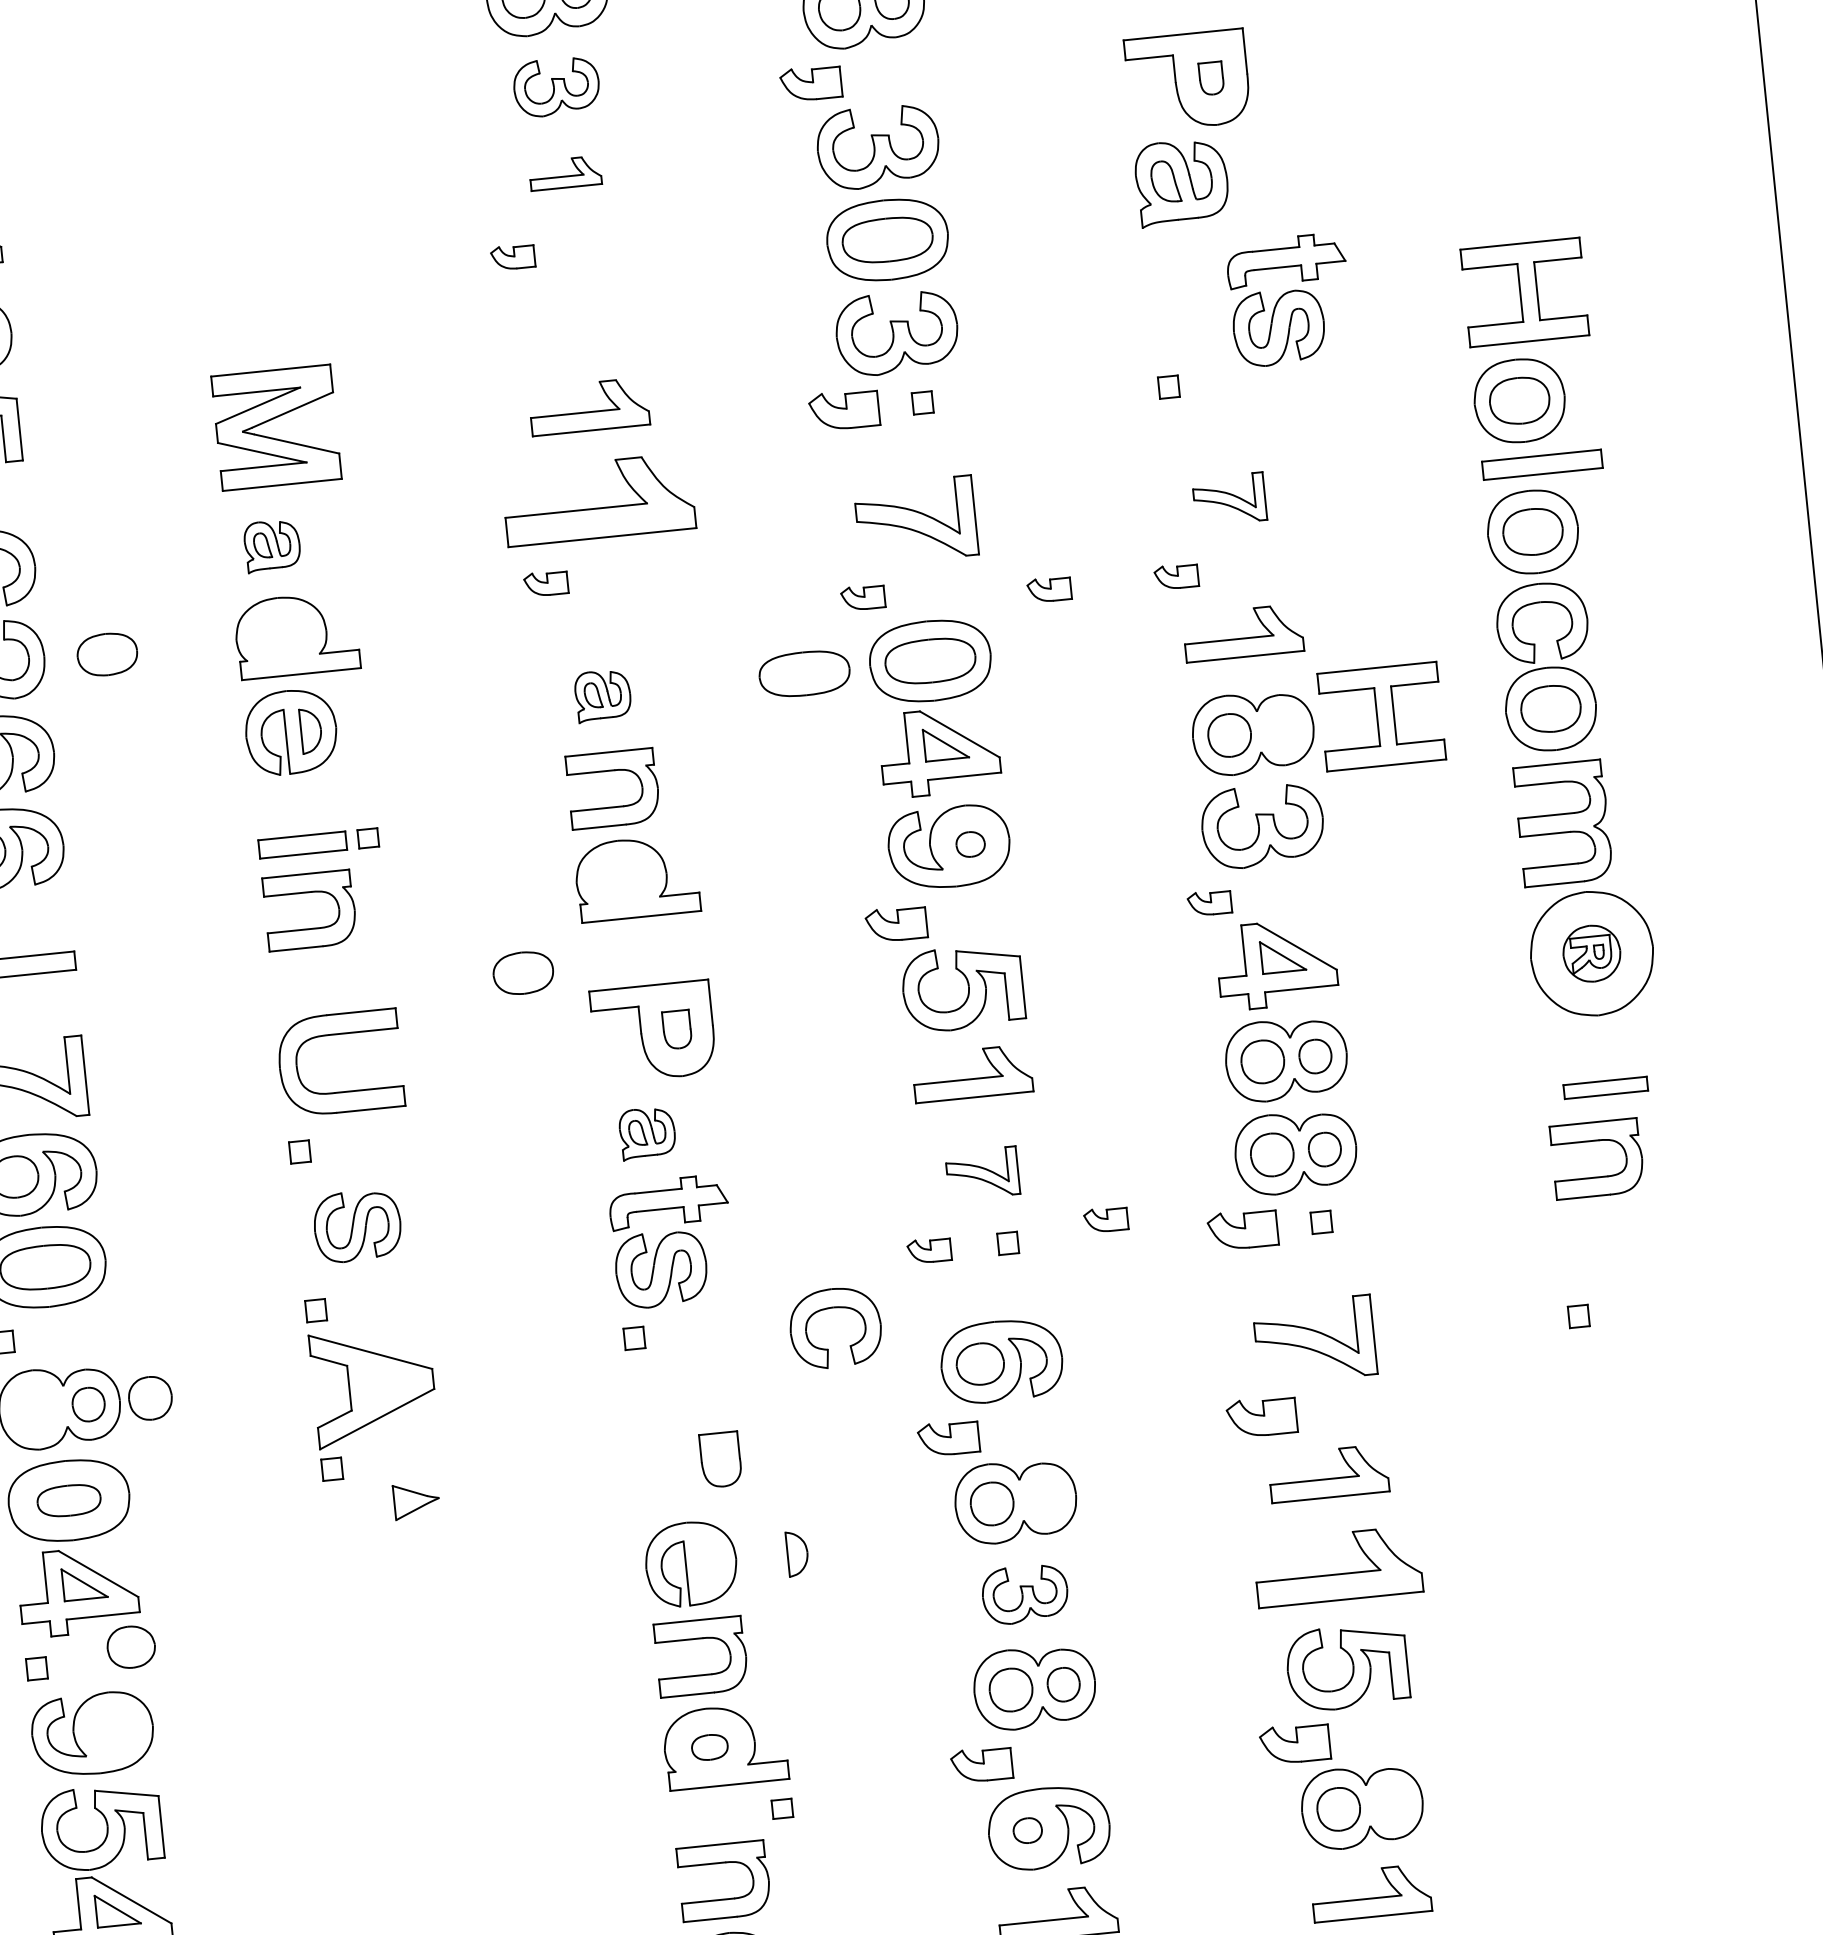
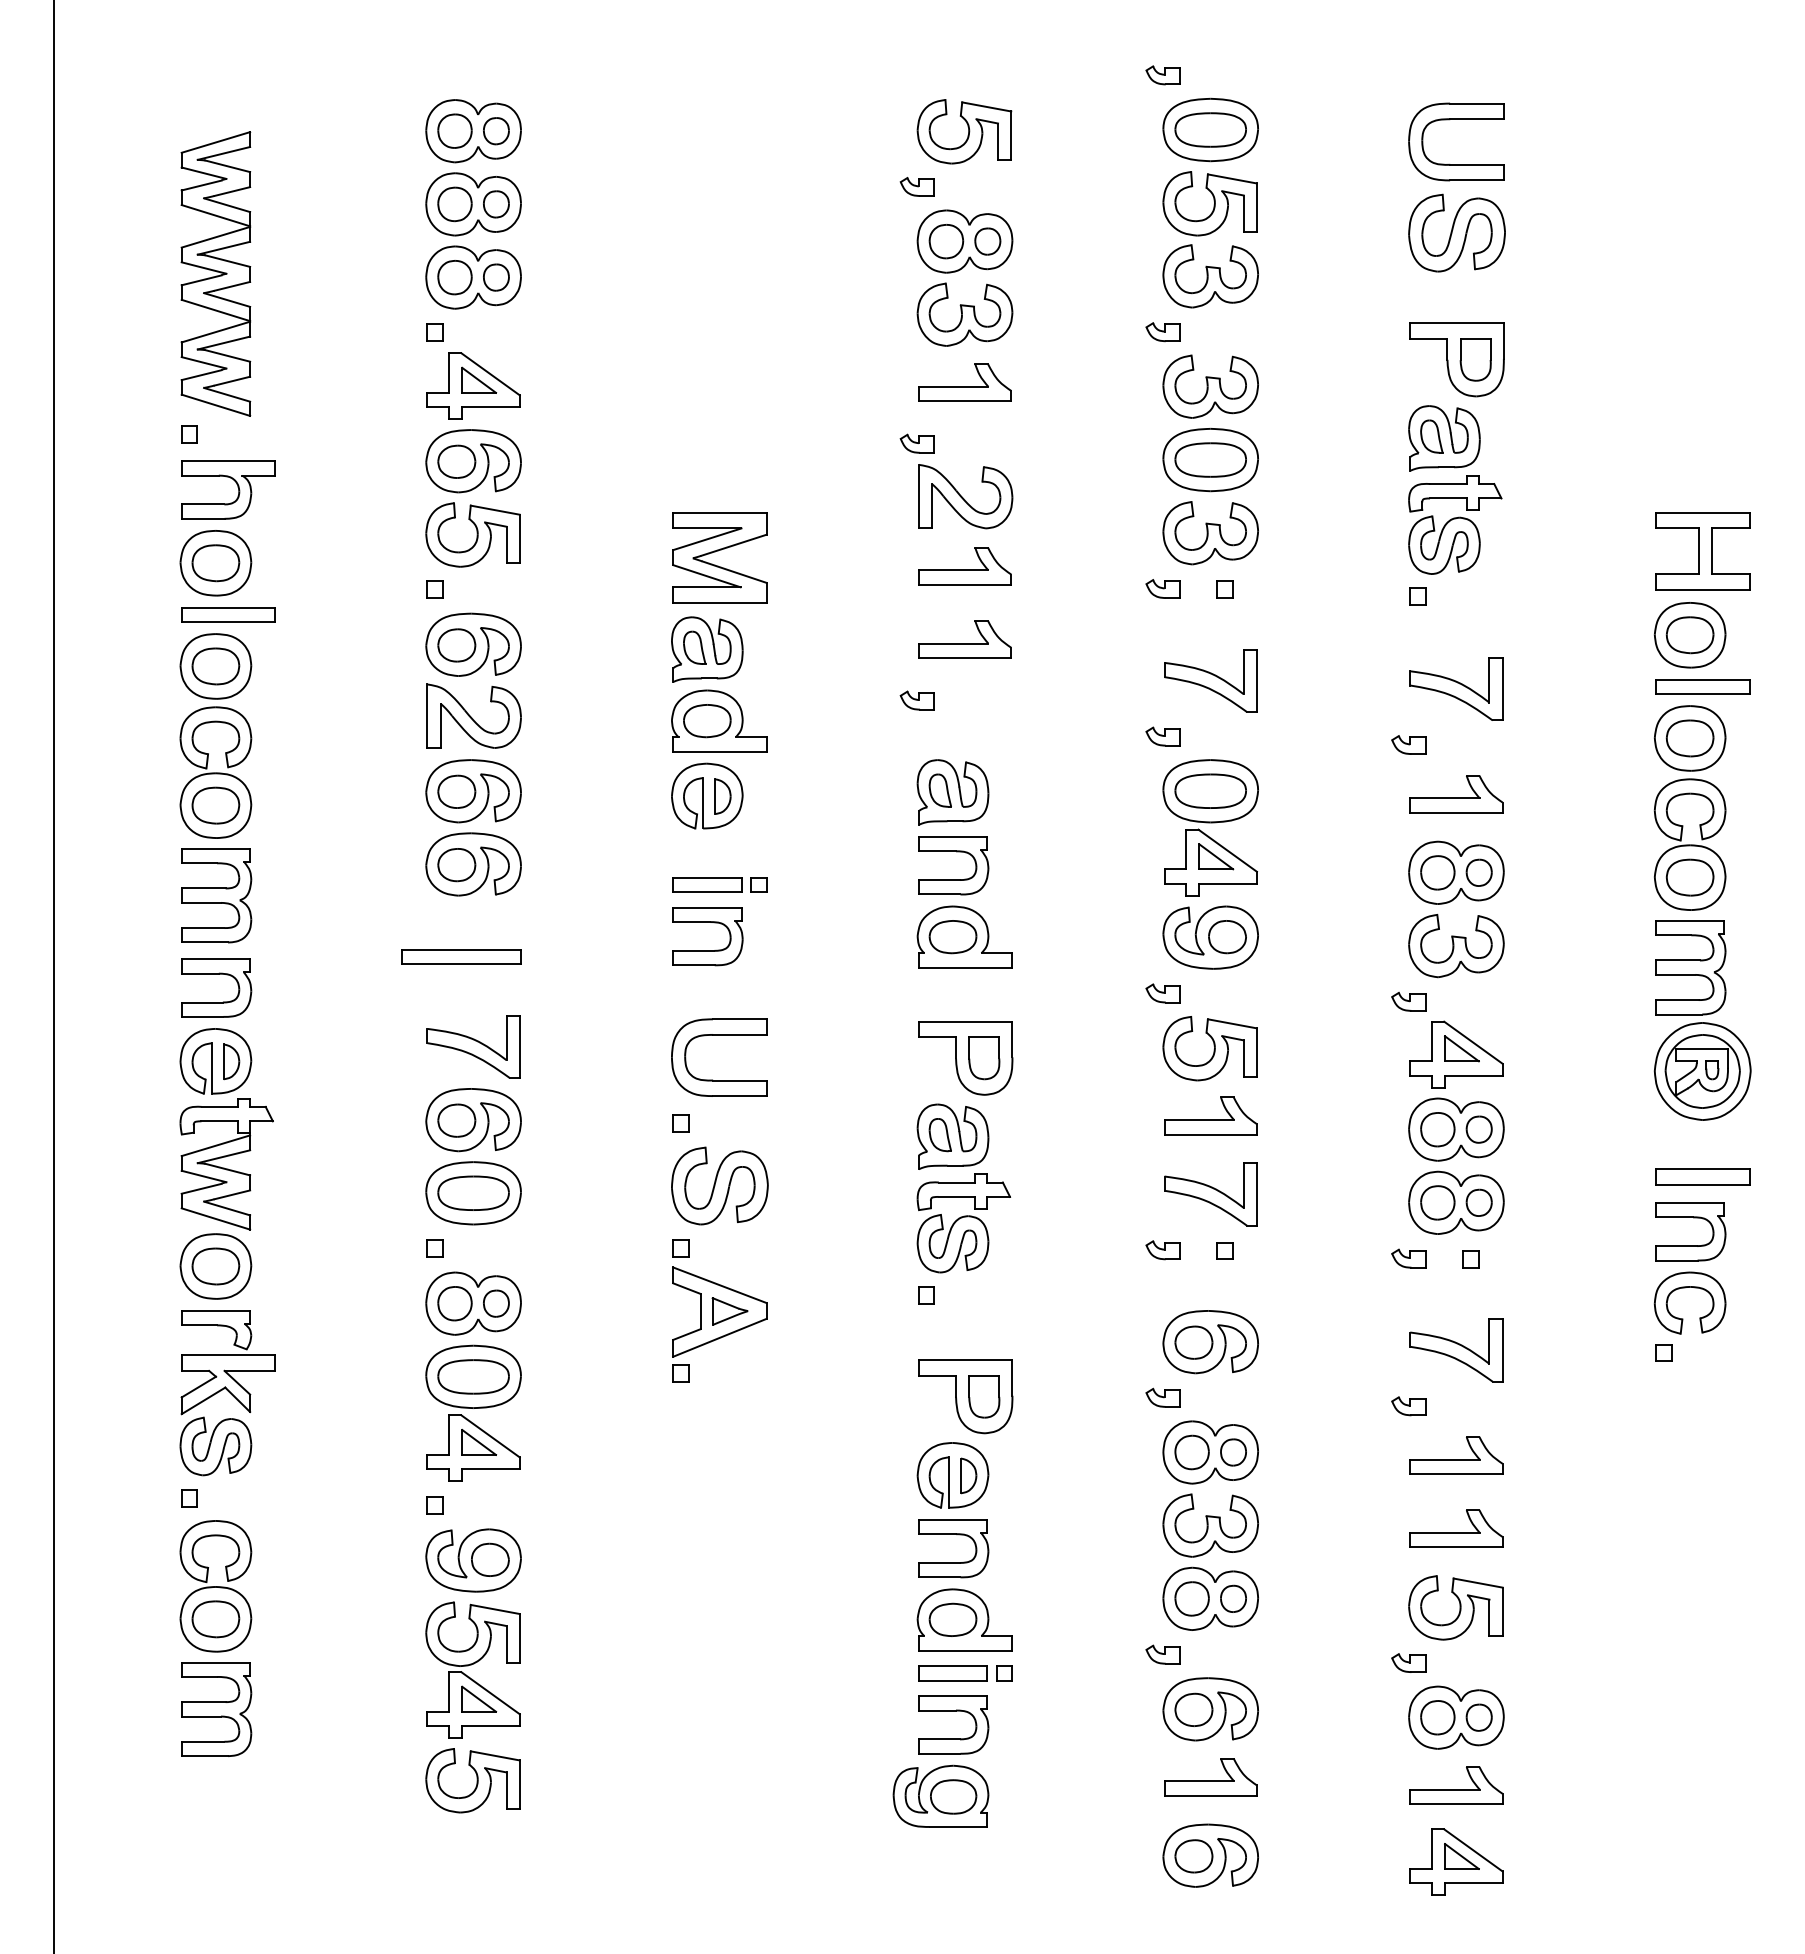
part: (1211, 78) -> (1475, 359), size x1.67
part: (809, 84) -> (1162, 332), size x0.71
part: (555, 86) -> (964, 314), size x1.43
part: (564, 173) -> (964, 382), size x1.67
part: (1290, 299) -> (1455, 524), moved
part: (580, 318) -> (965, 496), added
part: (843, 409) -> (1162, 588), size x0.62
part: (1229, 498) -> (1456, 688), size x1.67
part: (597, 499) -> (964, 639), size x0.62
part: (272, 545) -> (707, 649), size x1.67
part: (1048, 588) -> (1308, 744), removed
part: (107, 655) -> (707, 721), moved
part: (804, 672) -> (1111, 790), removed
part: (602, 695) -> (952, 792), size x1.67
part: (1381, 717) -> (1557, 870), removed
part: (1281, 729) -> (1478, 872), added
part: (970, 844) -> (1227, 937), size x1.67
part: (895, 924) -> (1162, 993), size x0.71
part: (1591, 953) -> (1702, 1071), size x1.67
part: (522, 973) -> (952, 937), moved
part: (677, 1029) -> (984, 1058), size x1.43
part: (1605, 1087) -> (1702, 1176), size x1.43
part: (646, 1133) -> (952, 1136), size x1.67
part: (982, 1173) -> (1210, 1194), size x1.67
part: (1105, 1220) -> (1302, 1240), removed
part: (357, 1225) -> (719, 1185), size x1.43
part: (1242, 1229) -> (1408, 1258), size x0.62
part: (827, 1310) -> (1685, 1288), moved
part: (149, 1398) -> (454, 1303), moved
part: (1261, 1417) -> (1408, 1406), size x0.62
part: (947, 1437) -> (1162, 1397), size x0.71
part: (696, 1462) -> (965, 1396), added
part: (1044, 1498) -> (1233, 1452), added
part: (68, 1500) -> (473, 1376), size x1.43
part: (415, 1500) -> (729, 1311), moved
part: (797, 1553) -> (968, 1475), moved
part: (1338, 1566) -> (1456, 1528), size x0.71
part: (1024, 1594) -> (1210, 1525), size x1.43
part: (131, 1646) -> (490, 1559), moved
part: (1294, 1742) -> (1408, 1662), size x0.62
part: (709, 1747) -> (952, 1619), size x1.67
part: (980, 1764) -> (1162, 1654), size x0.71
part: (1390, 1803) -> (1478, 1717), added
part: (716, 1815) -> (952, 1673), added
part: (1027, 1830) -> (1193, 1709), size x1.67

